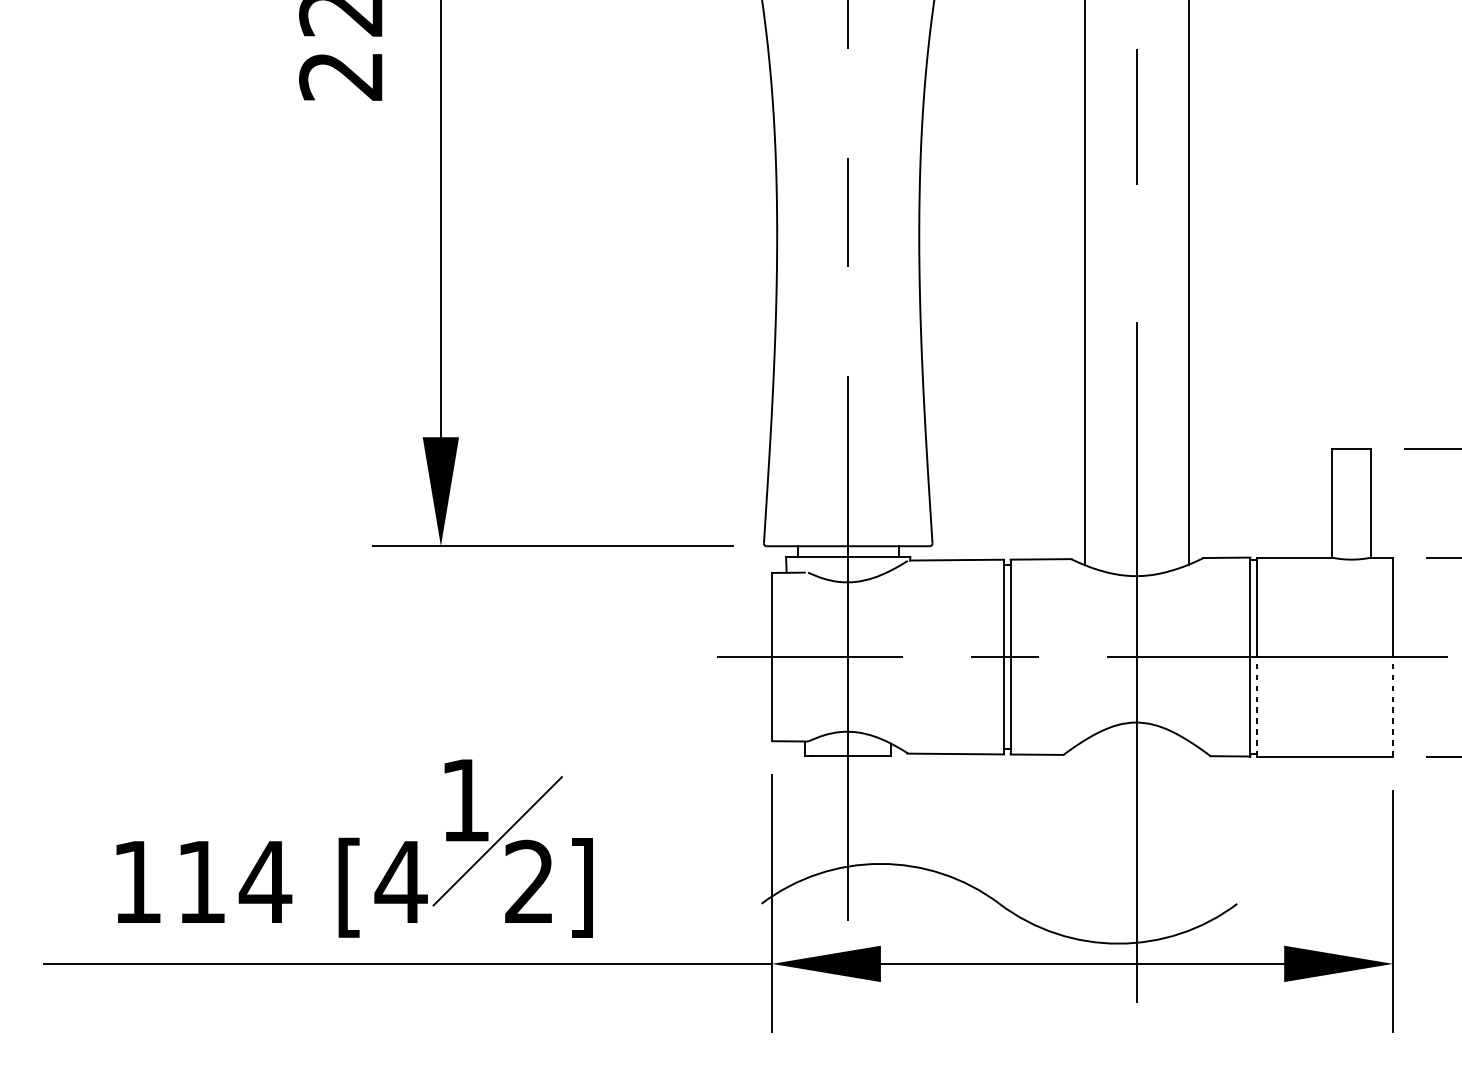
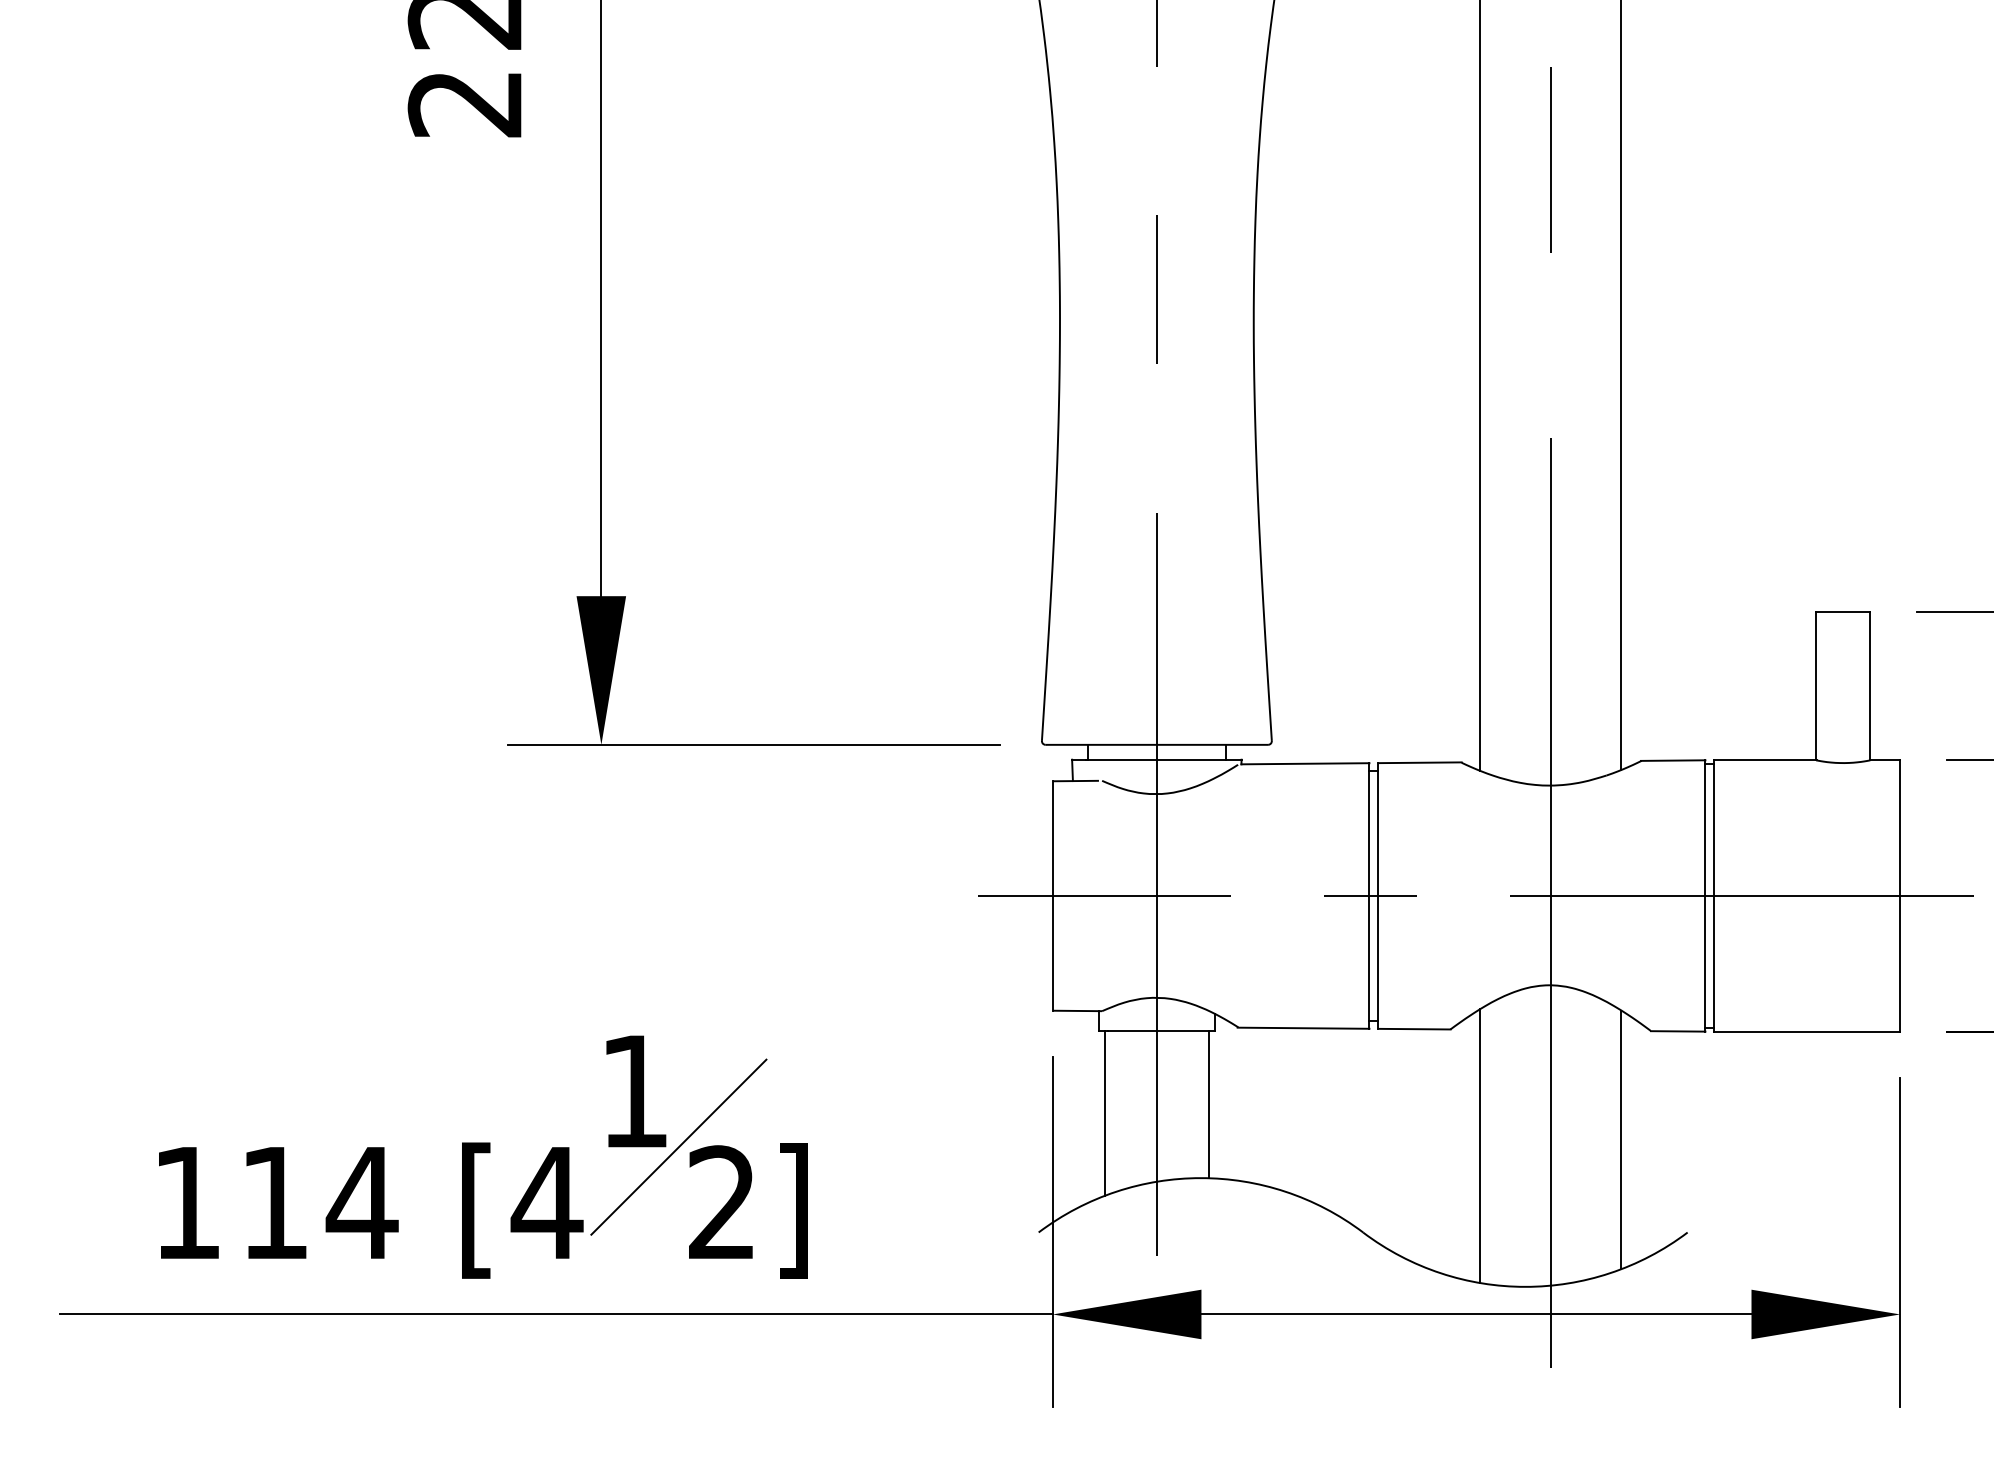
line: (1257, 706) -> (1714, 963), dashed -> solid
line: (1393, 706) -> (1900, 963), dashed -> solid
line: (886, 809) -> (1208, 1104), added
line: (809, 816) -> (1104, 1113), added
line: (1188, 835) -> (1621, 1139), added
line: (1085, 840) -> (1480, 1146), added

